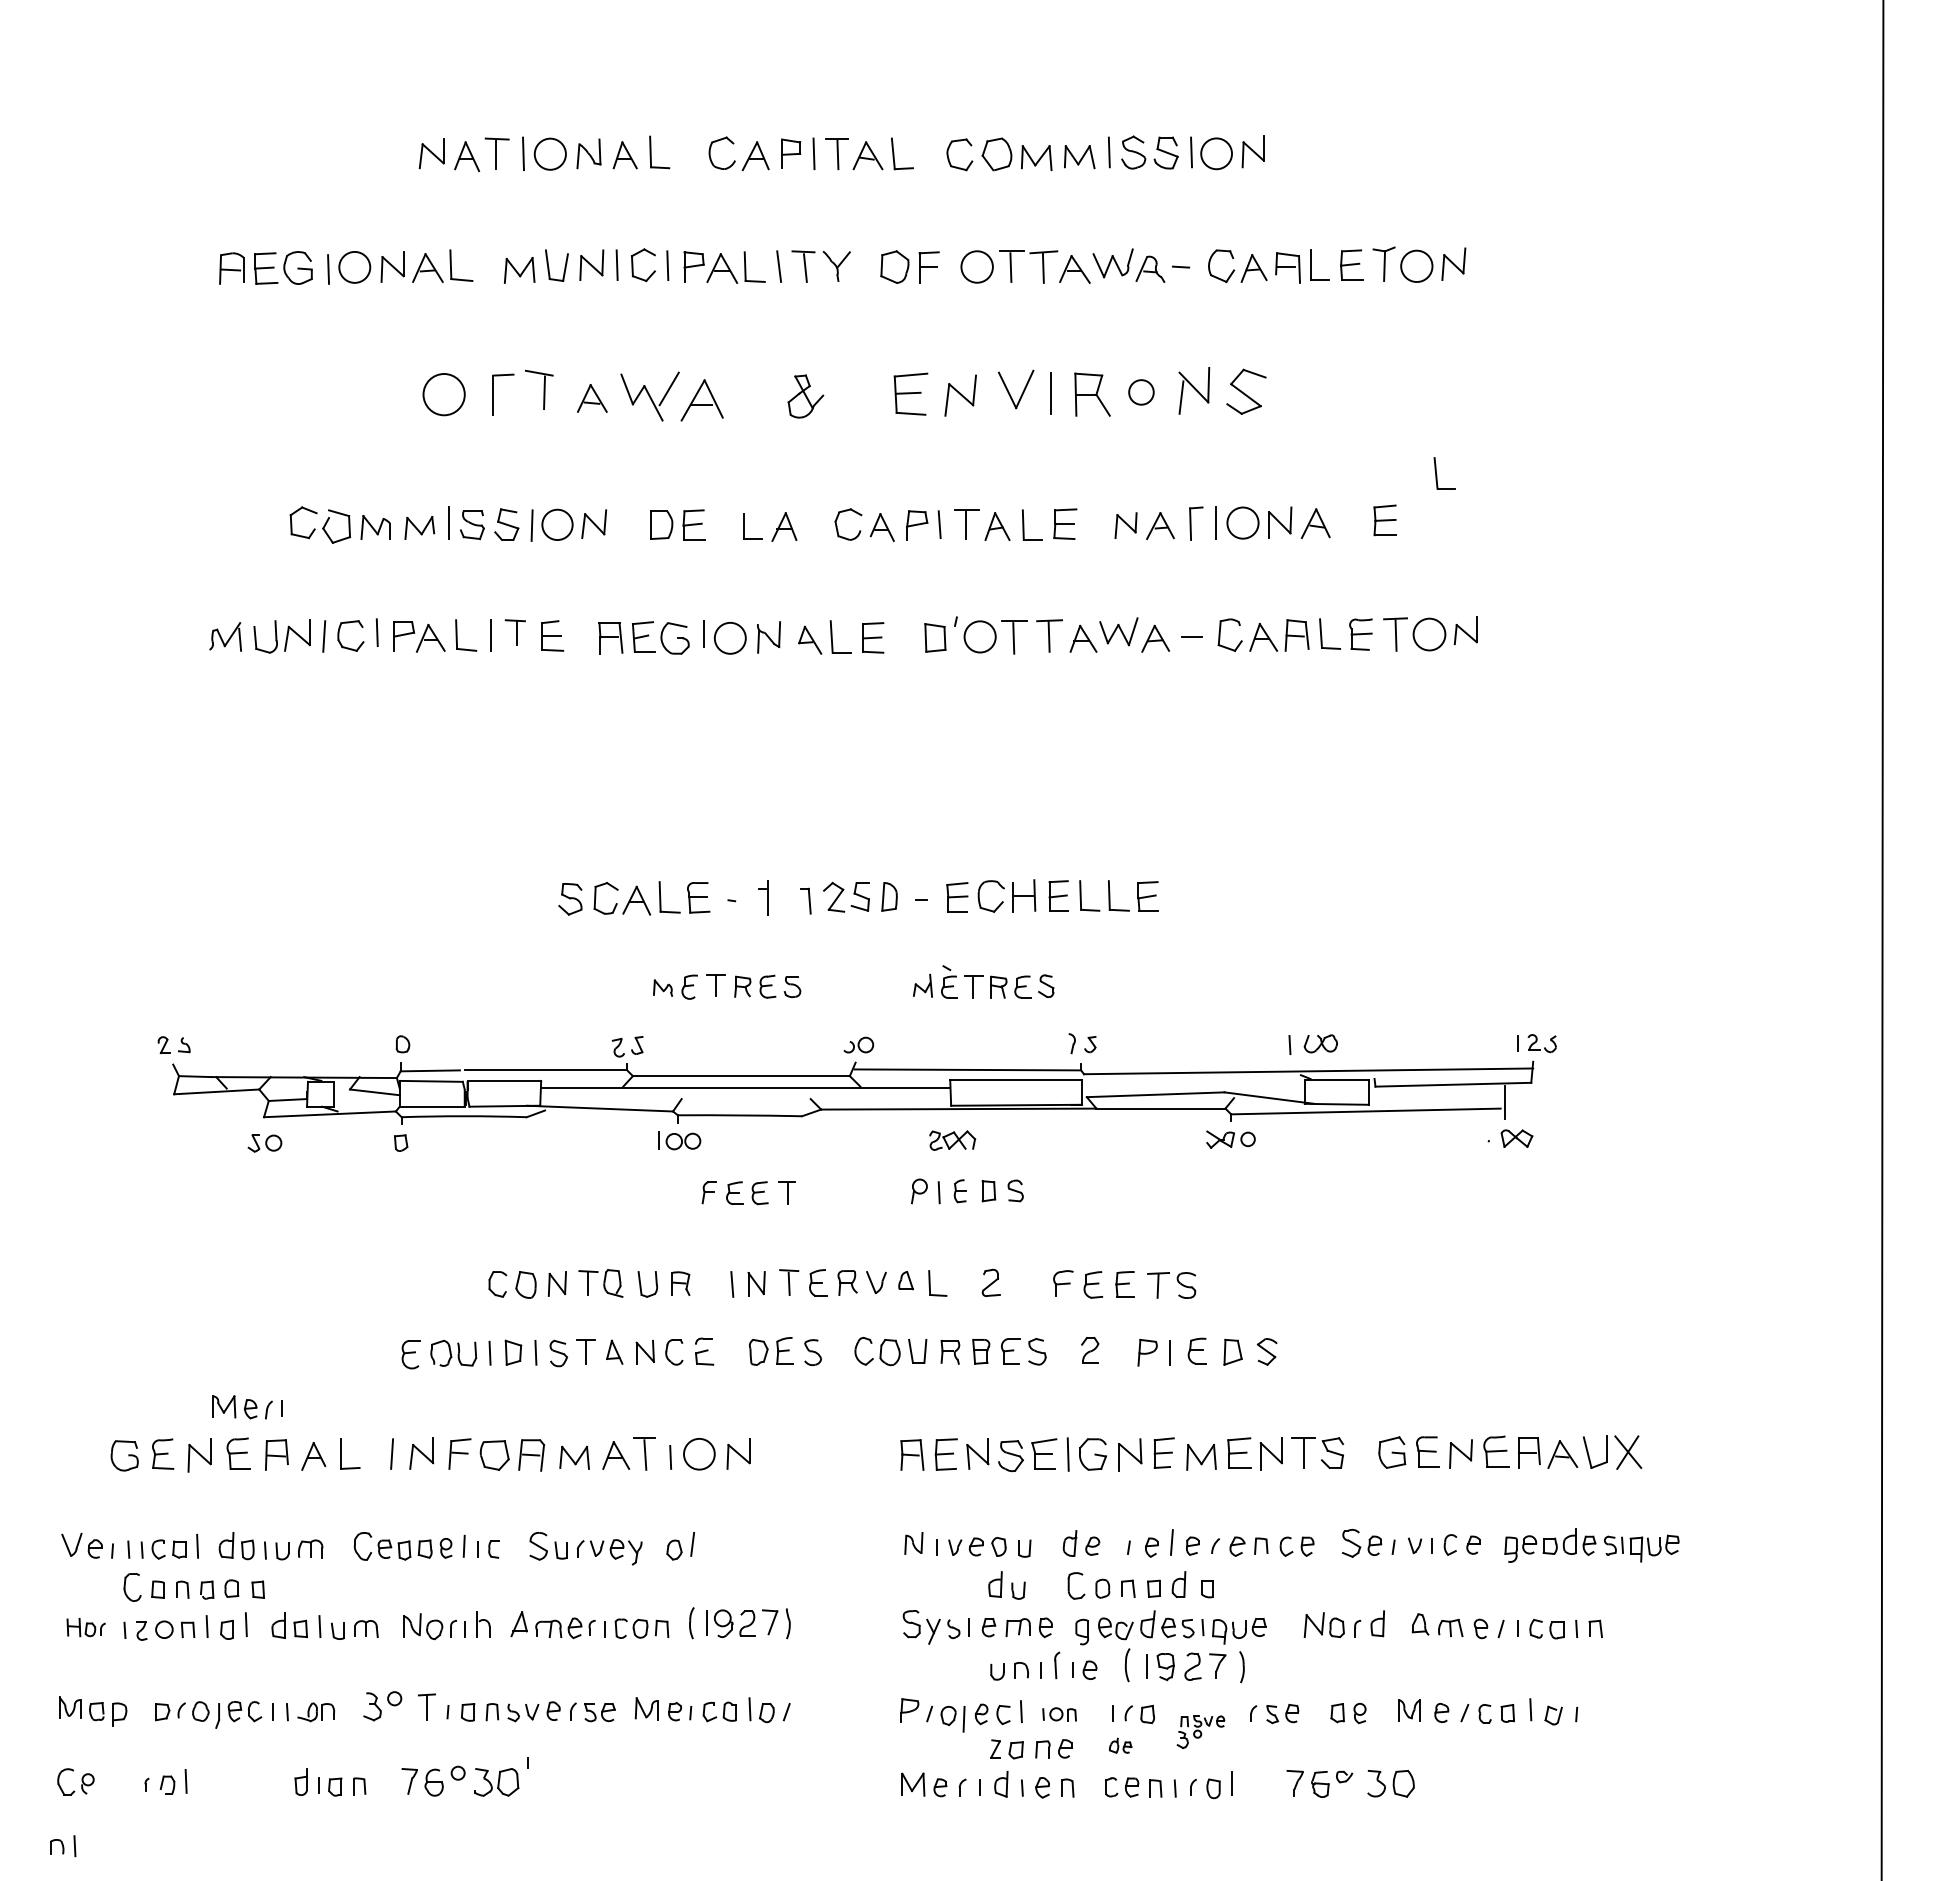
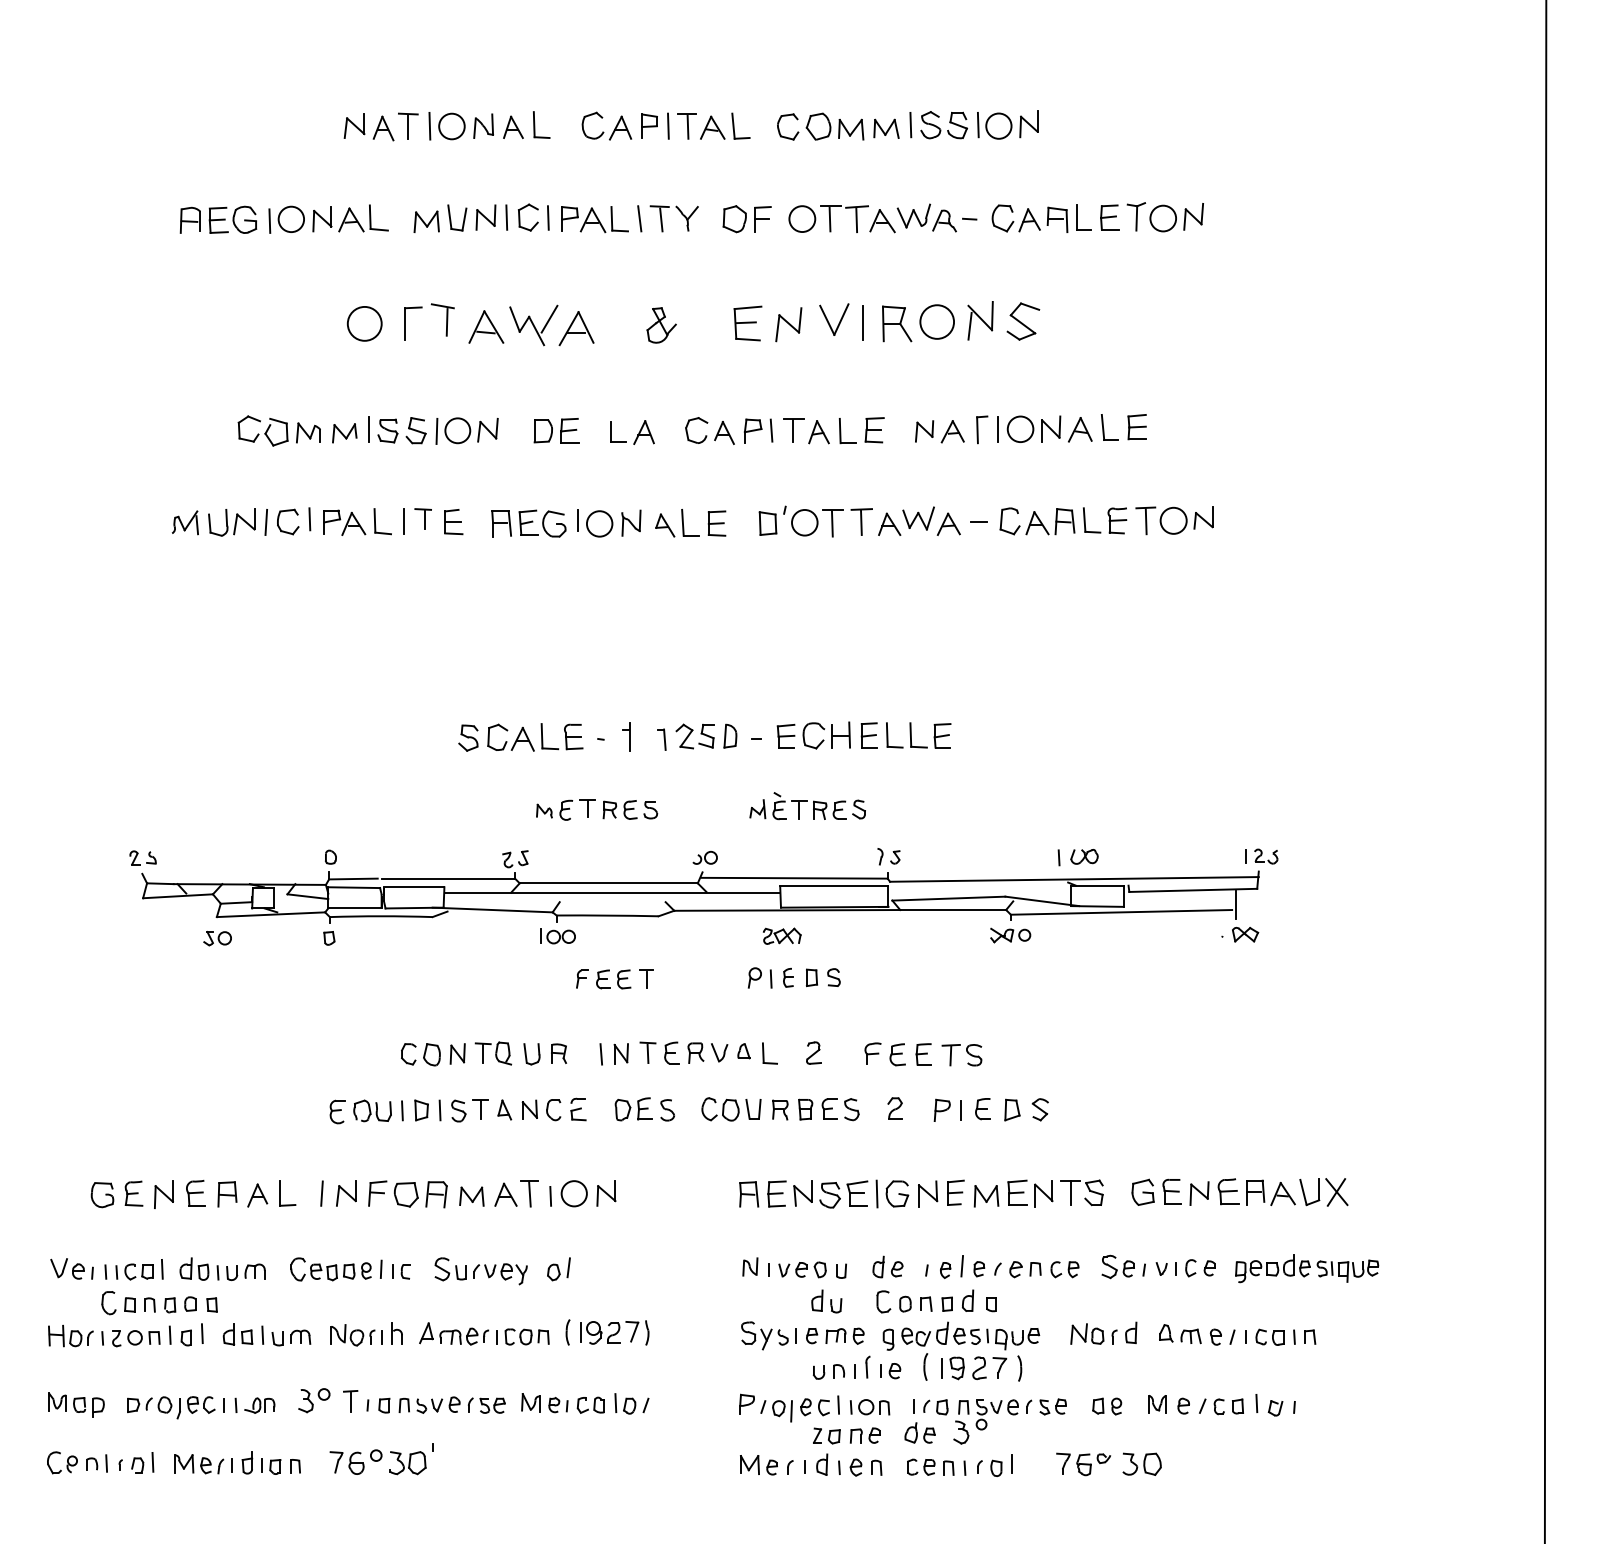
circle: (1141, 391) -> (937, 321), size x1.67
part: (592, 397) -> (486, 326), size x1.43
part: (1443, 473) -> (1109, 427), moved
part: (247, 1407) -> (203, 1464), moved
part: (85, 1626) -> (70, 1335), size x1.43
part: (1058, 1714) -> (869, 1407), size x1.43
part: (1200, 1731) -> (985, 1421), size x1.67
part: (1119, 1745) -> (919, 1432), size x1.67
part: (62, 1846) -> (96, 1463), moved

